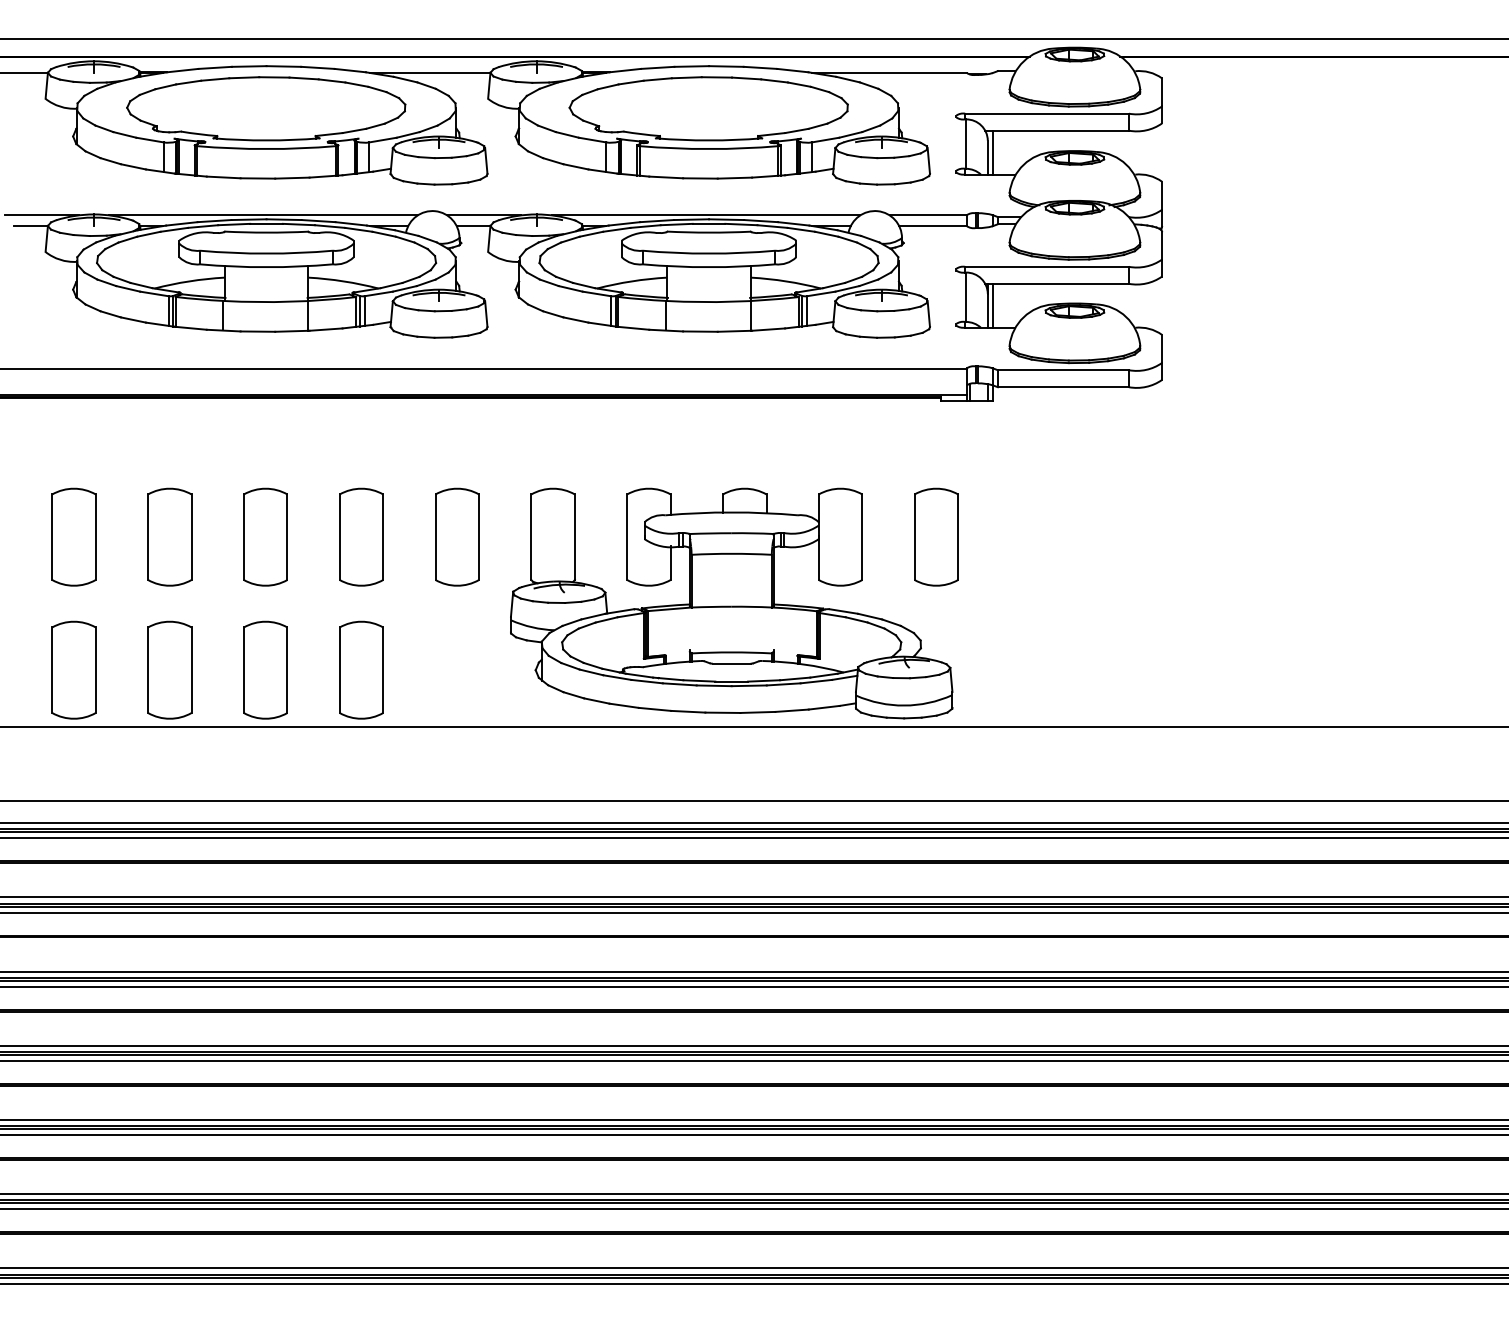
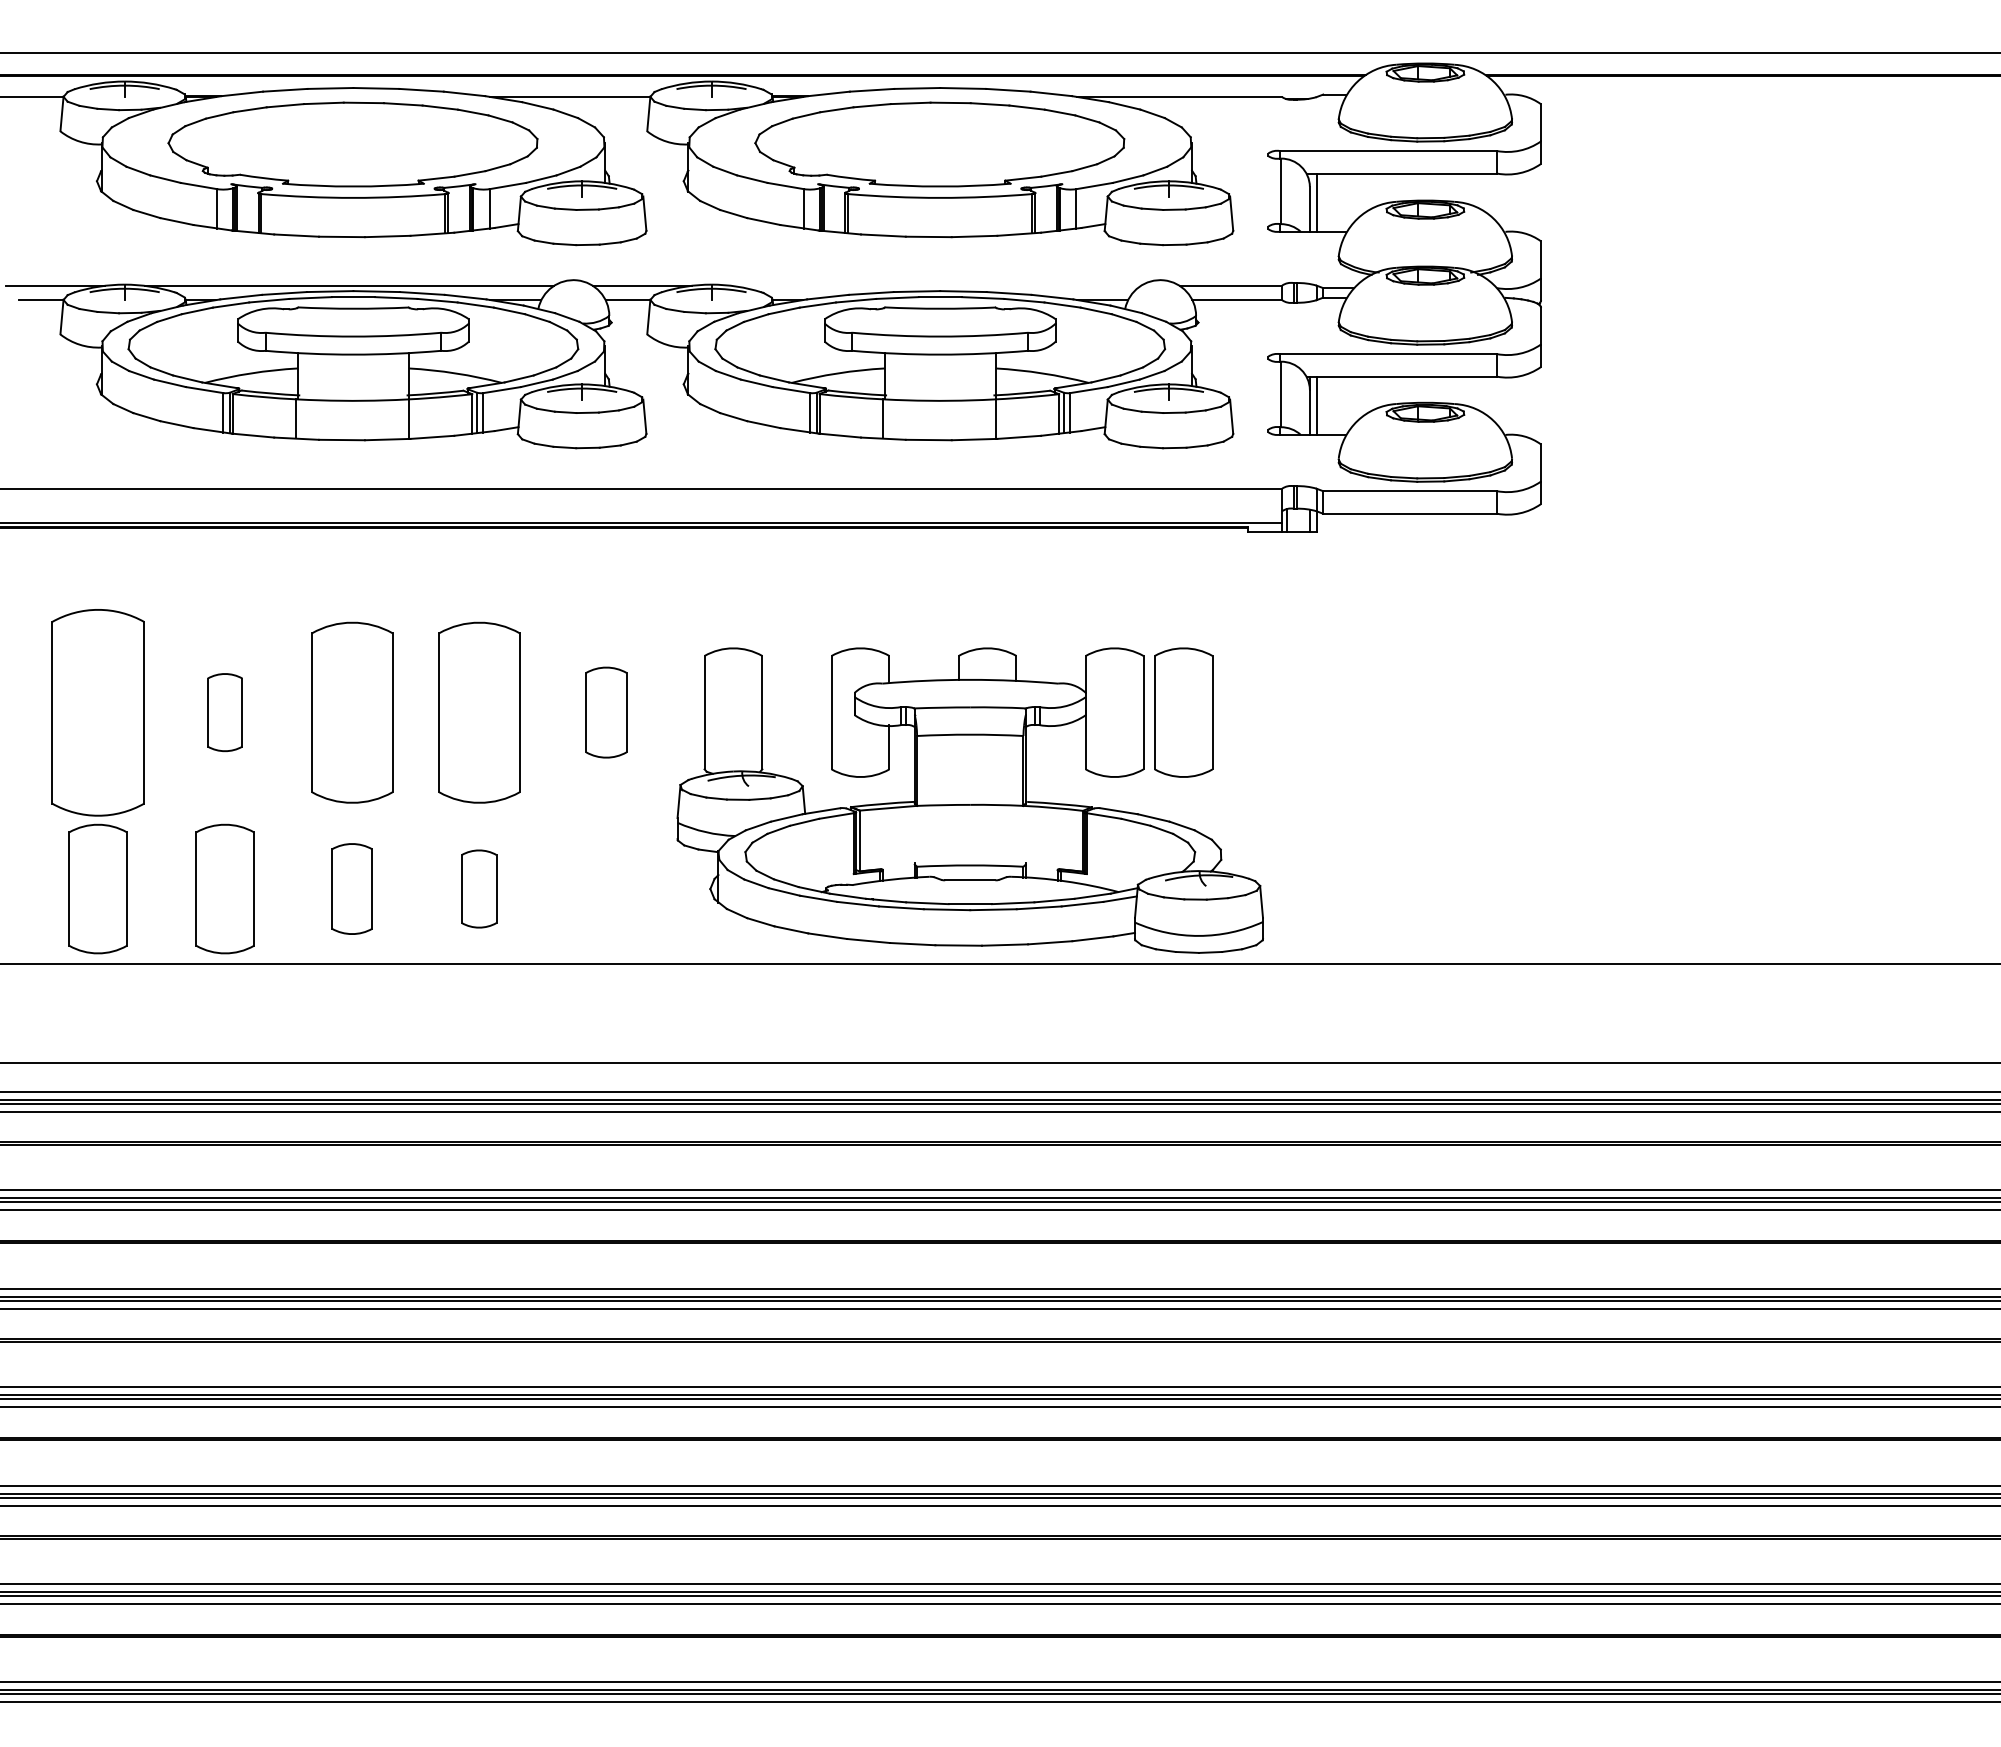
line: (705, 215) -> (935, 285), removed
part: (73, 537) -> (97, 712), size x1.6
part: (169, 537) -> (224, 712), size x0.6
part: (265, 537) -> (351, 712), size x1.4
part: (360, 537) -> (478, 712), size x1.4
part: (457, 537) -> (606, 712), size x0.7
part: (936, 537) -> (1183, 712), moved
part: (265, 669) -> (351, 888), size x0.7
part: (360, 669) -> (478, 888), size x0.6

